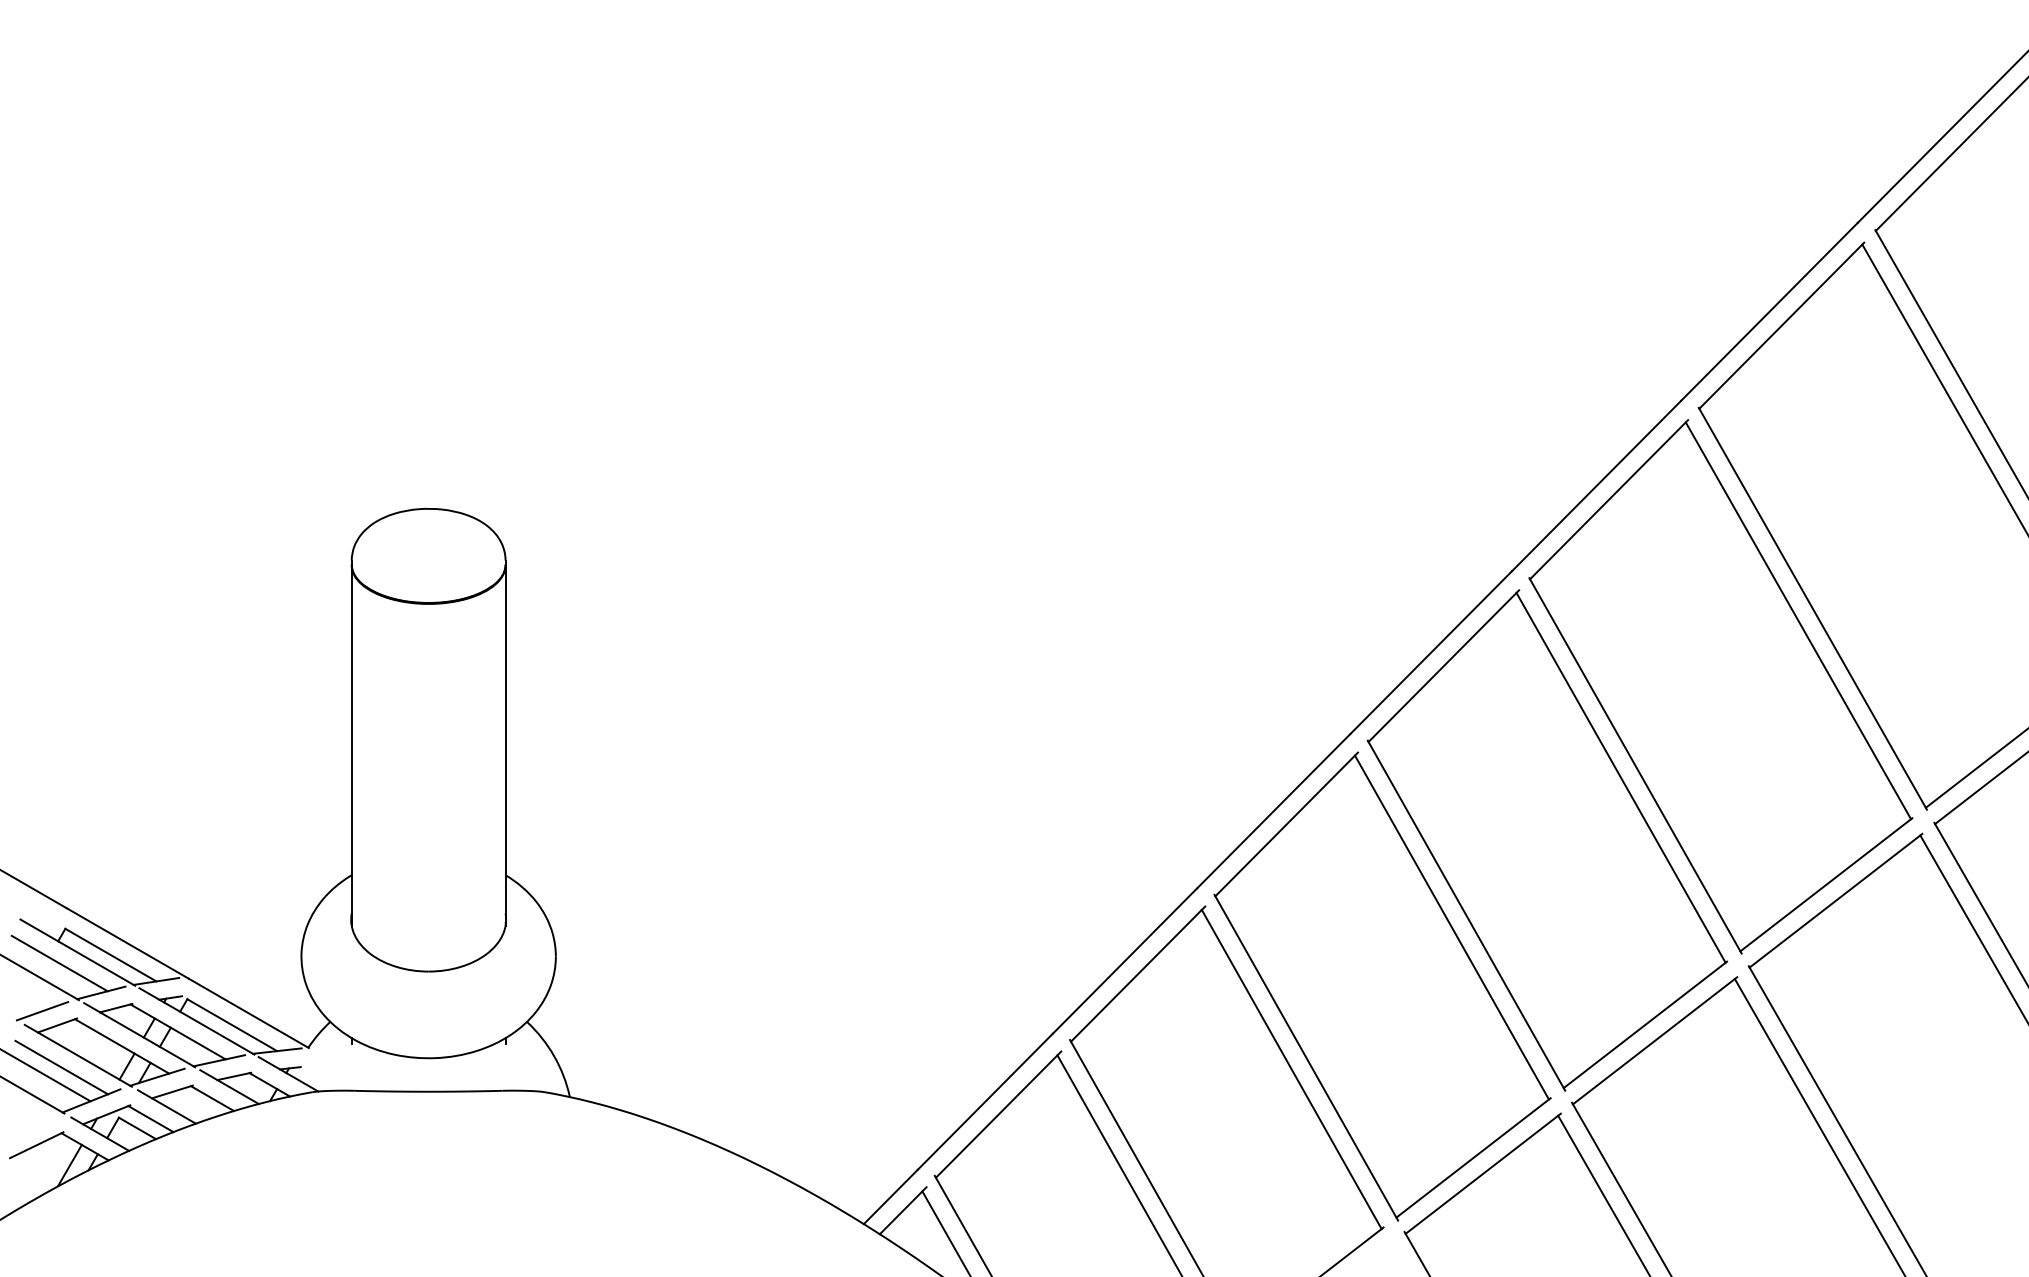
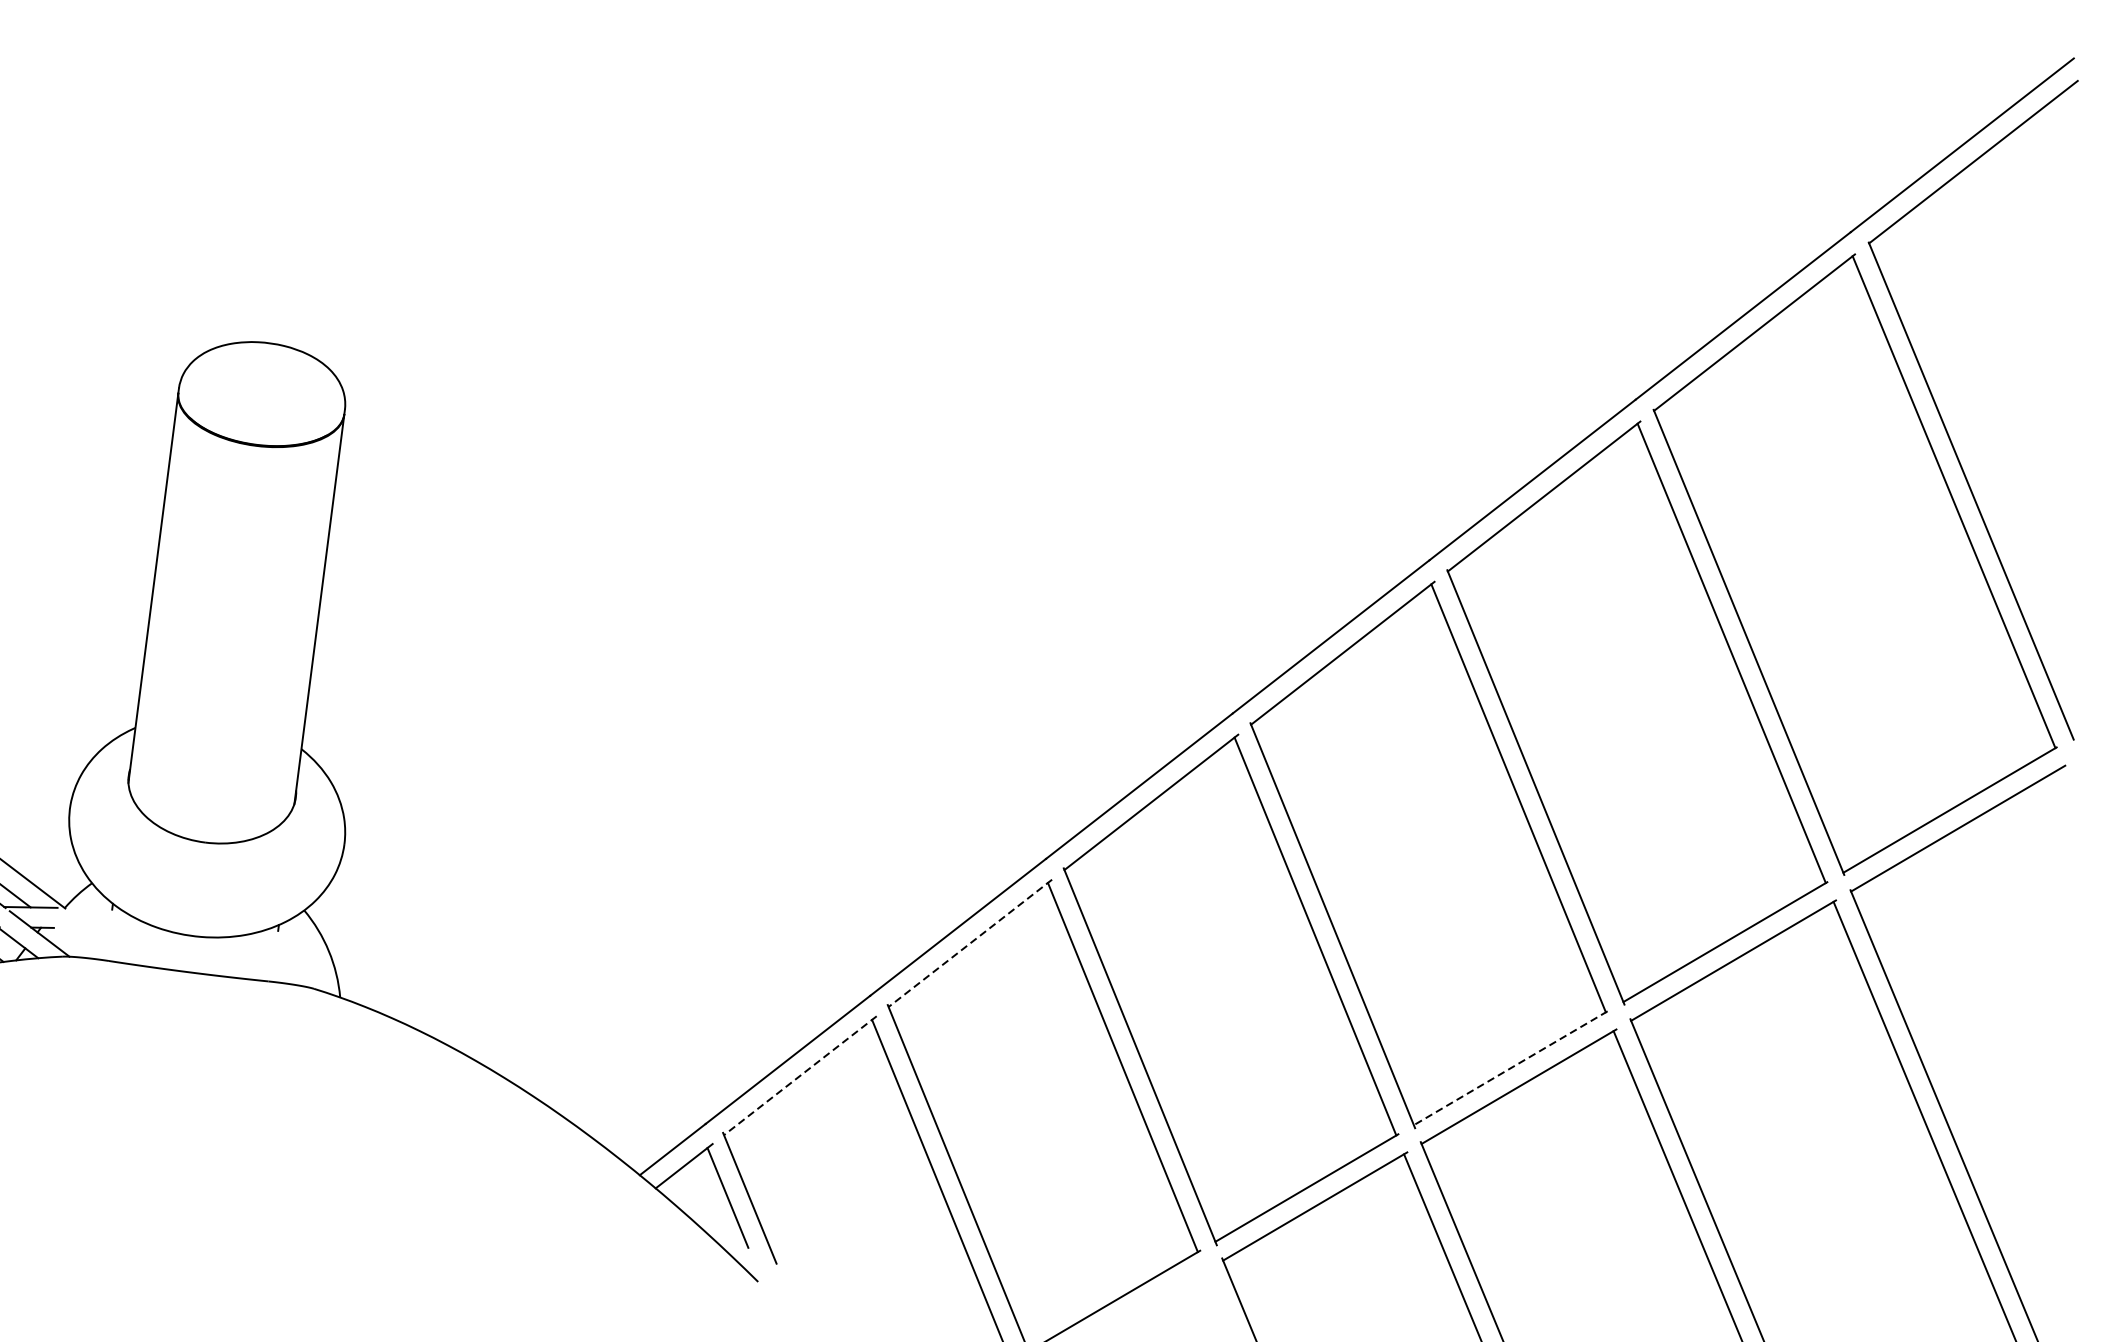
line: (1137, 974) -> (969, 943), solid -> dashed
line: (1645, 1025) -> (1510, 1068), solid -> dashed
line: (998, 1114) -> (800, 1075), solid -> dashed

